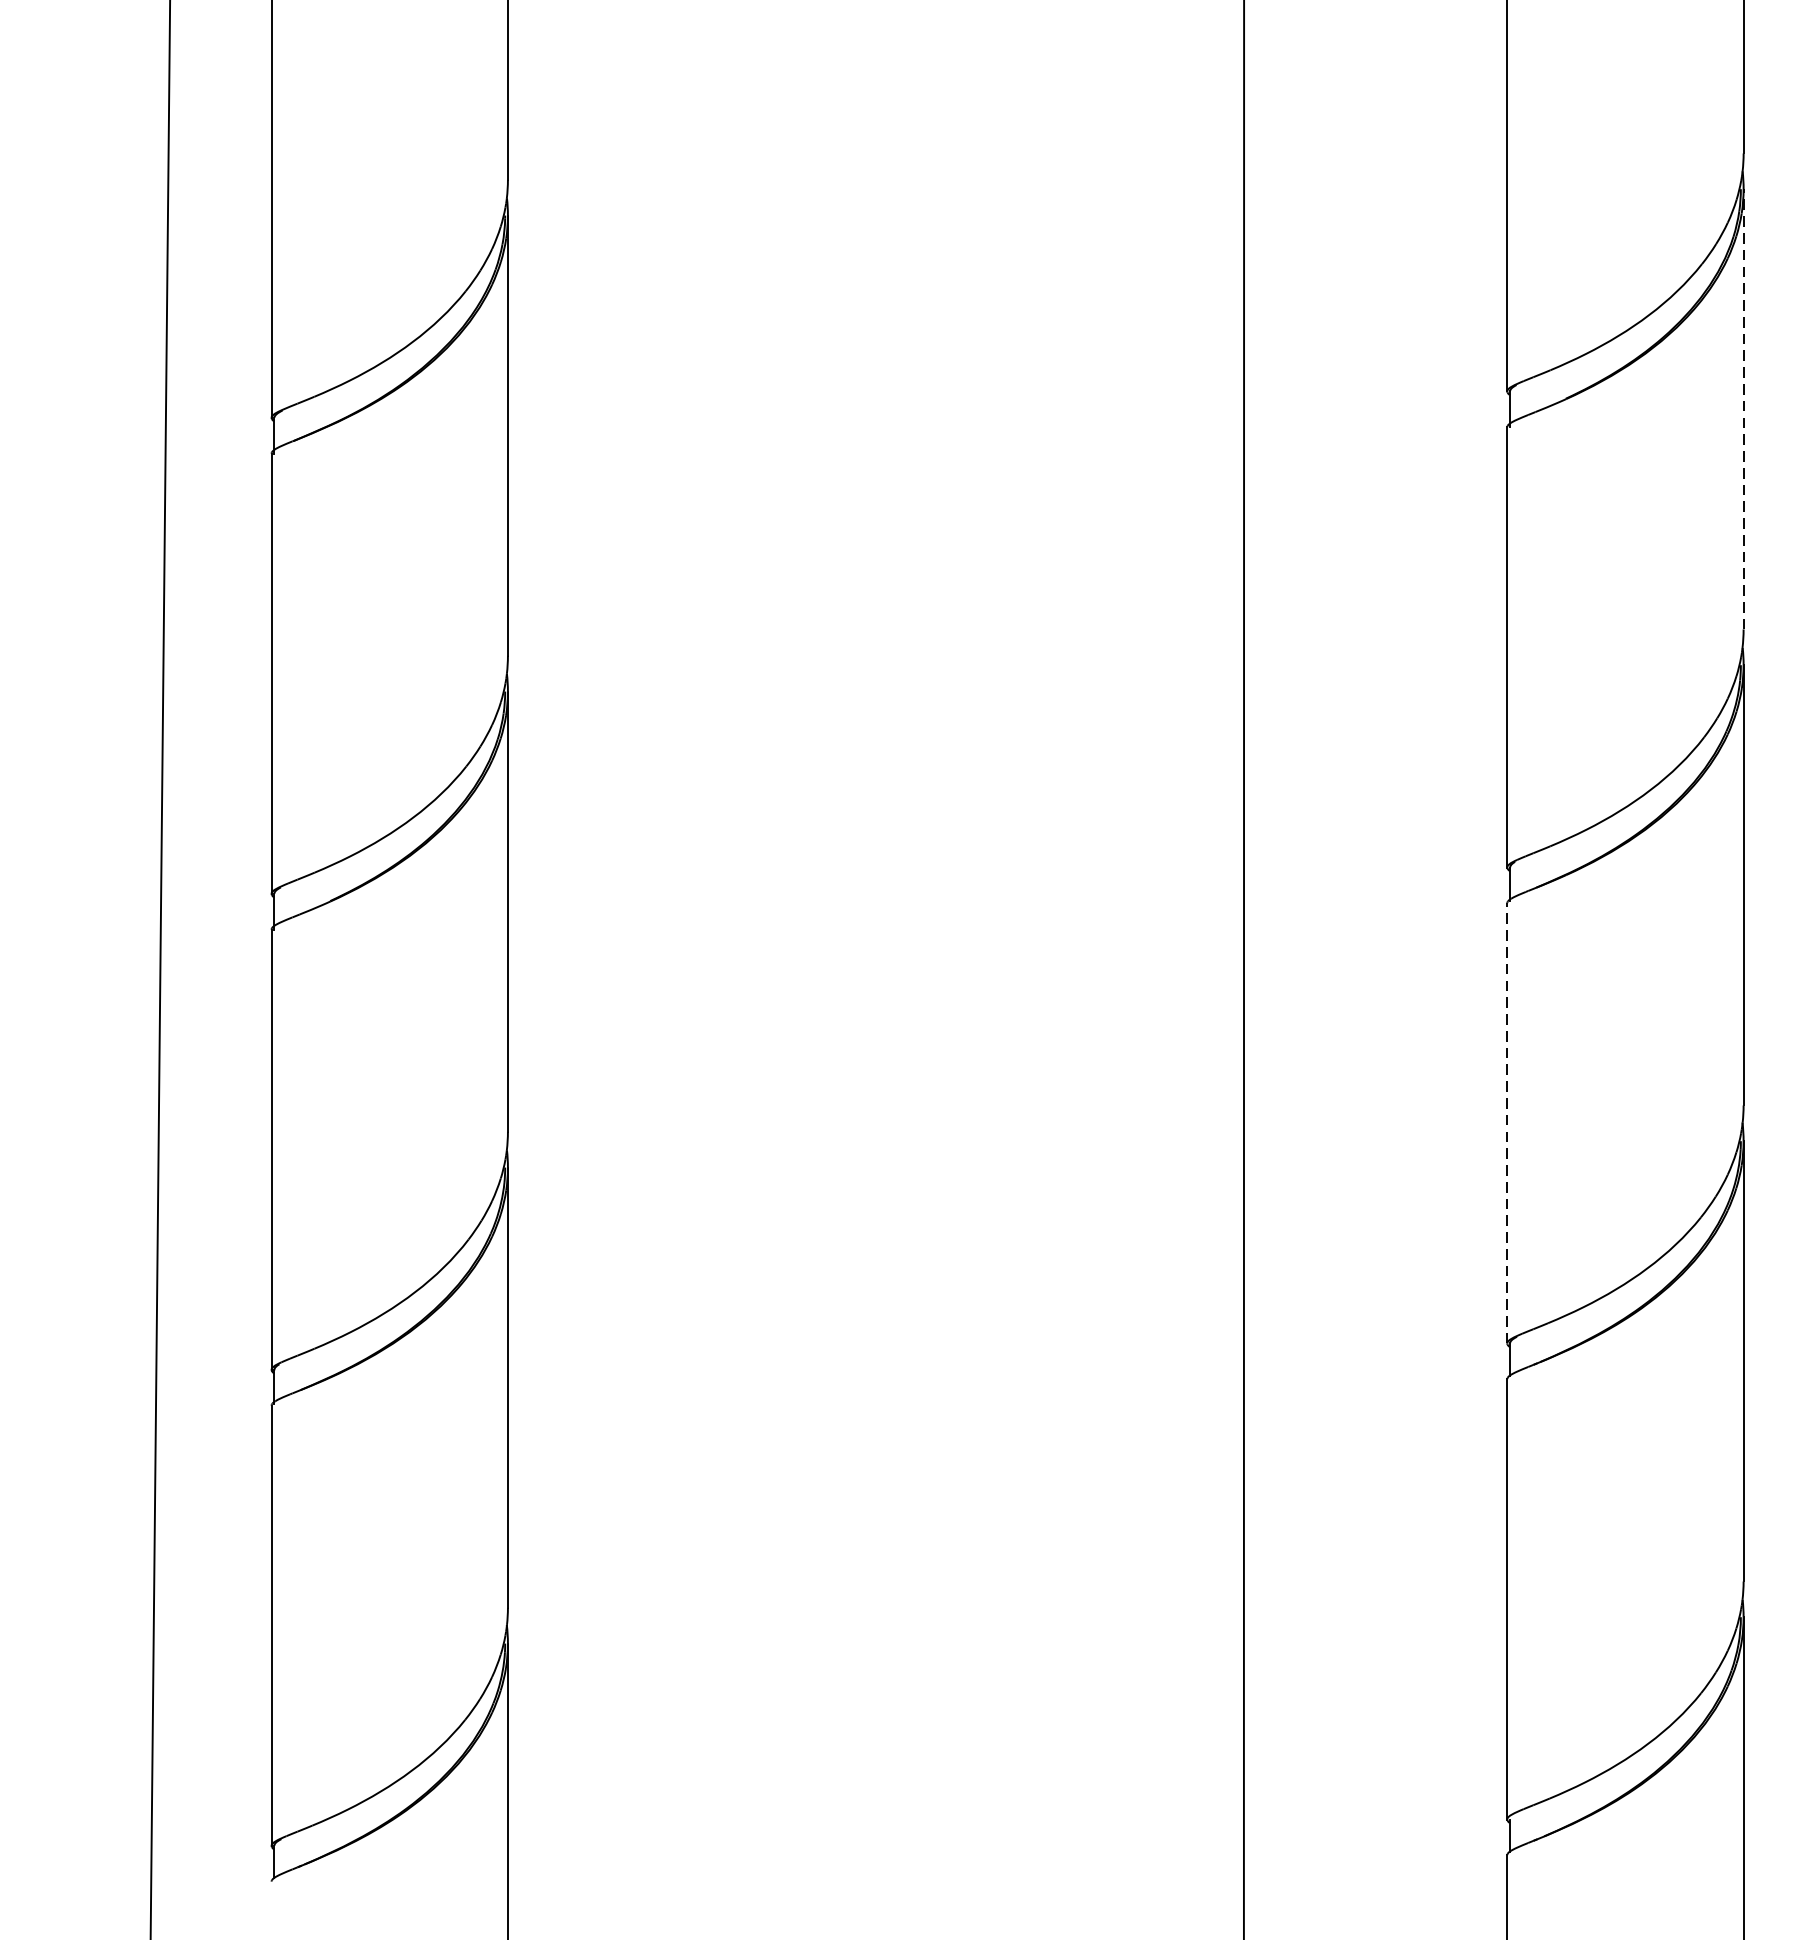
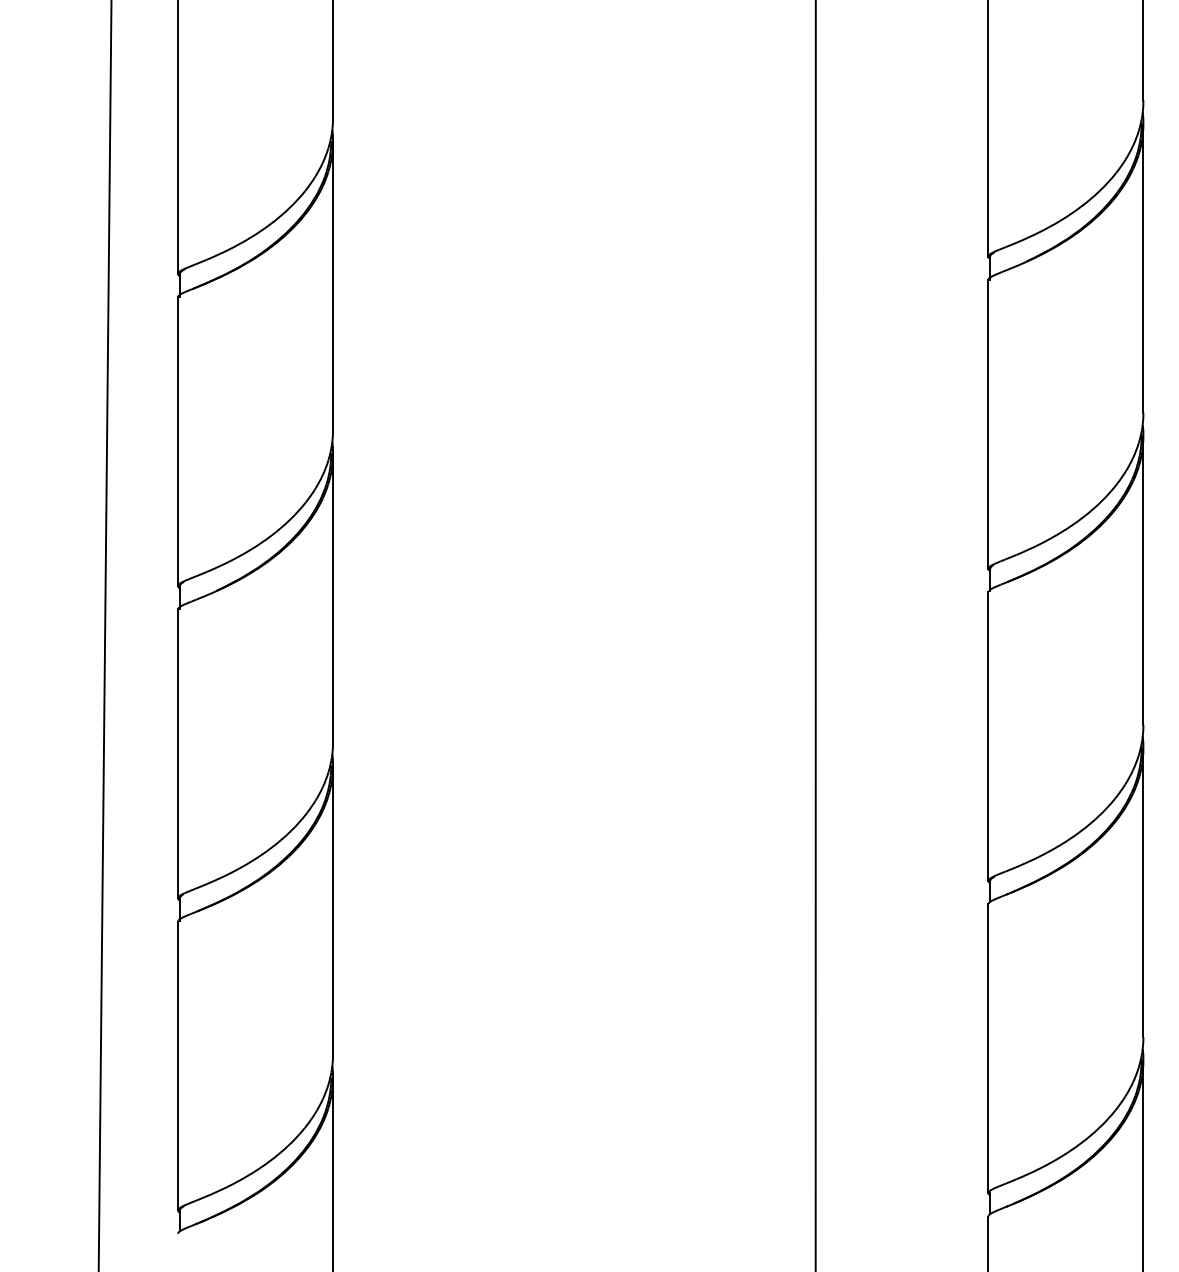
line: (1743, 408) -> (1143, 267), dashed -> solid
line: (1507, 1123) -> (988, 736), dashed -> solid

